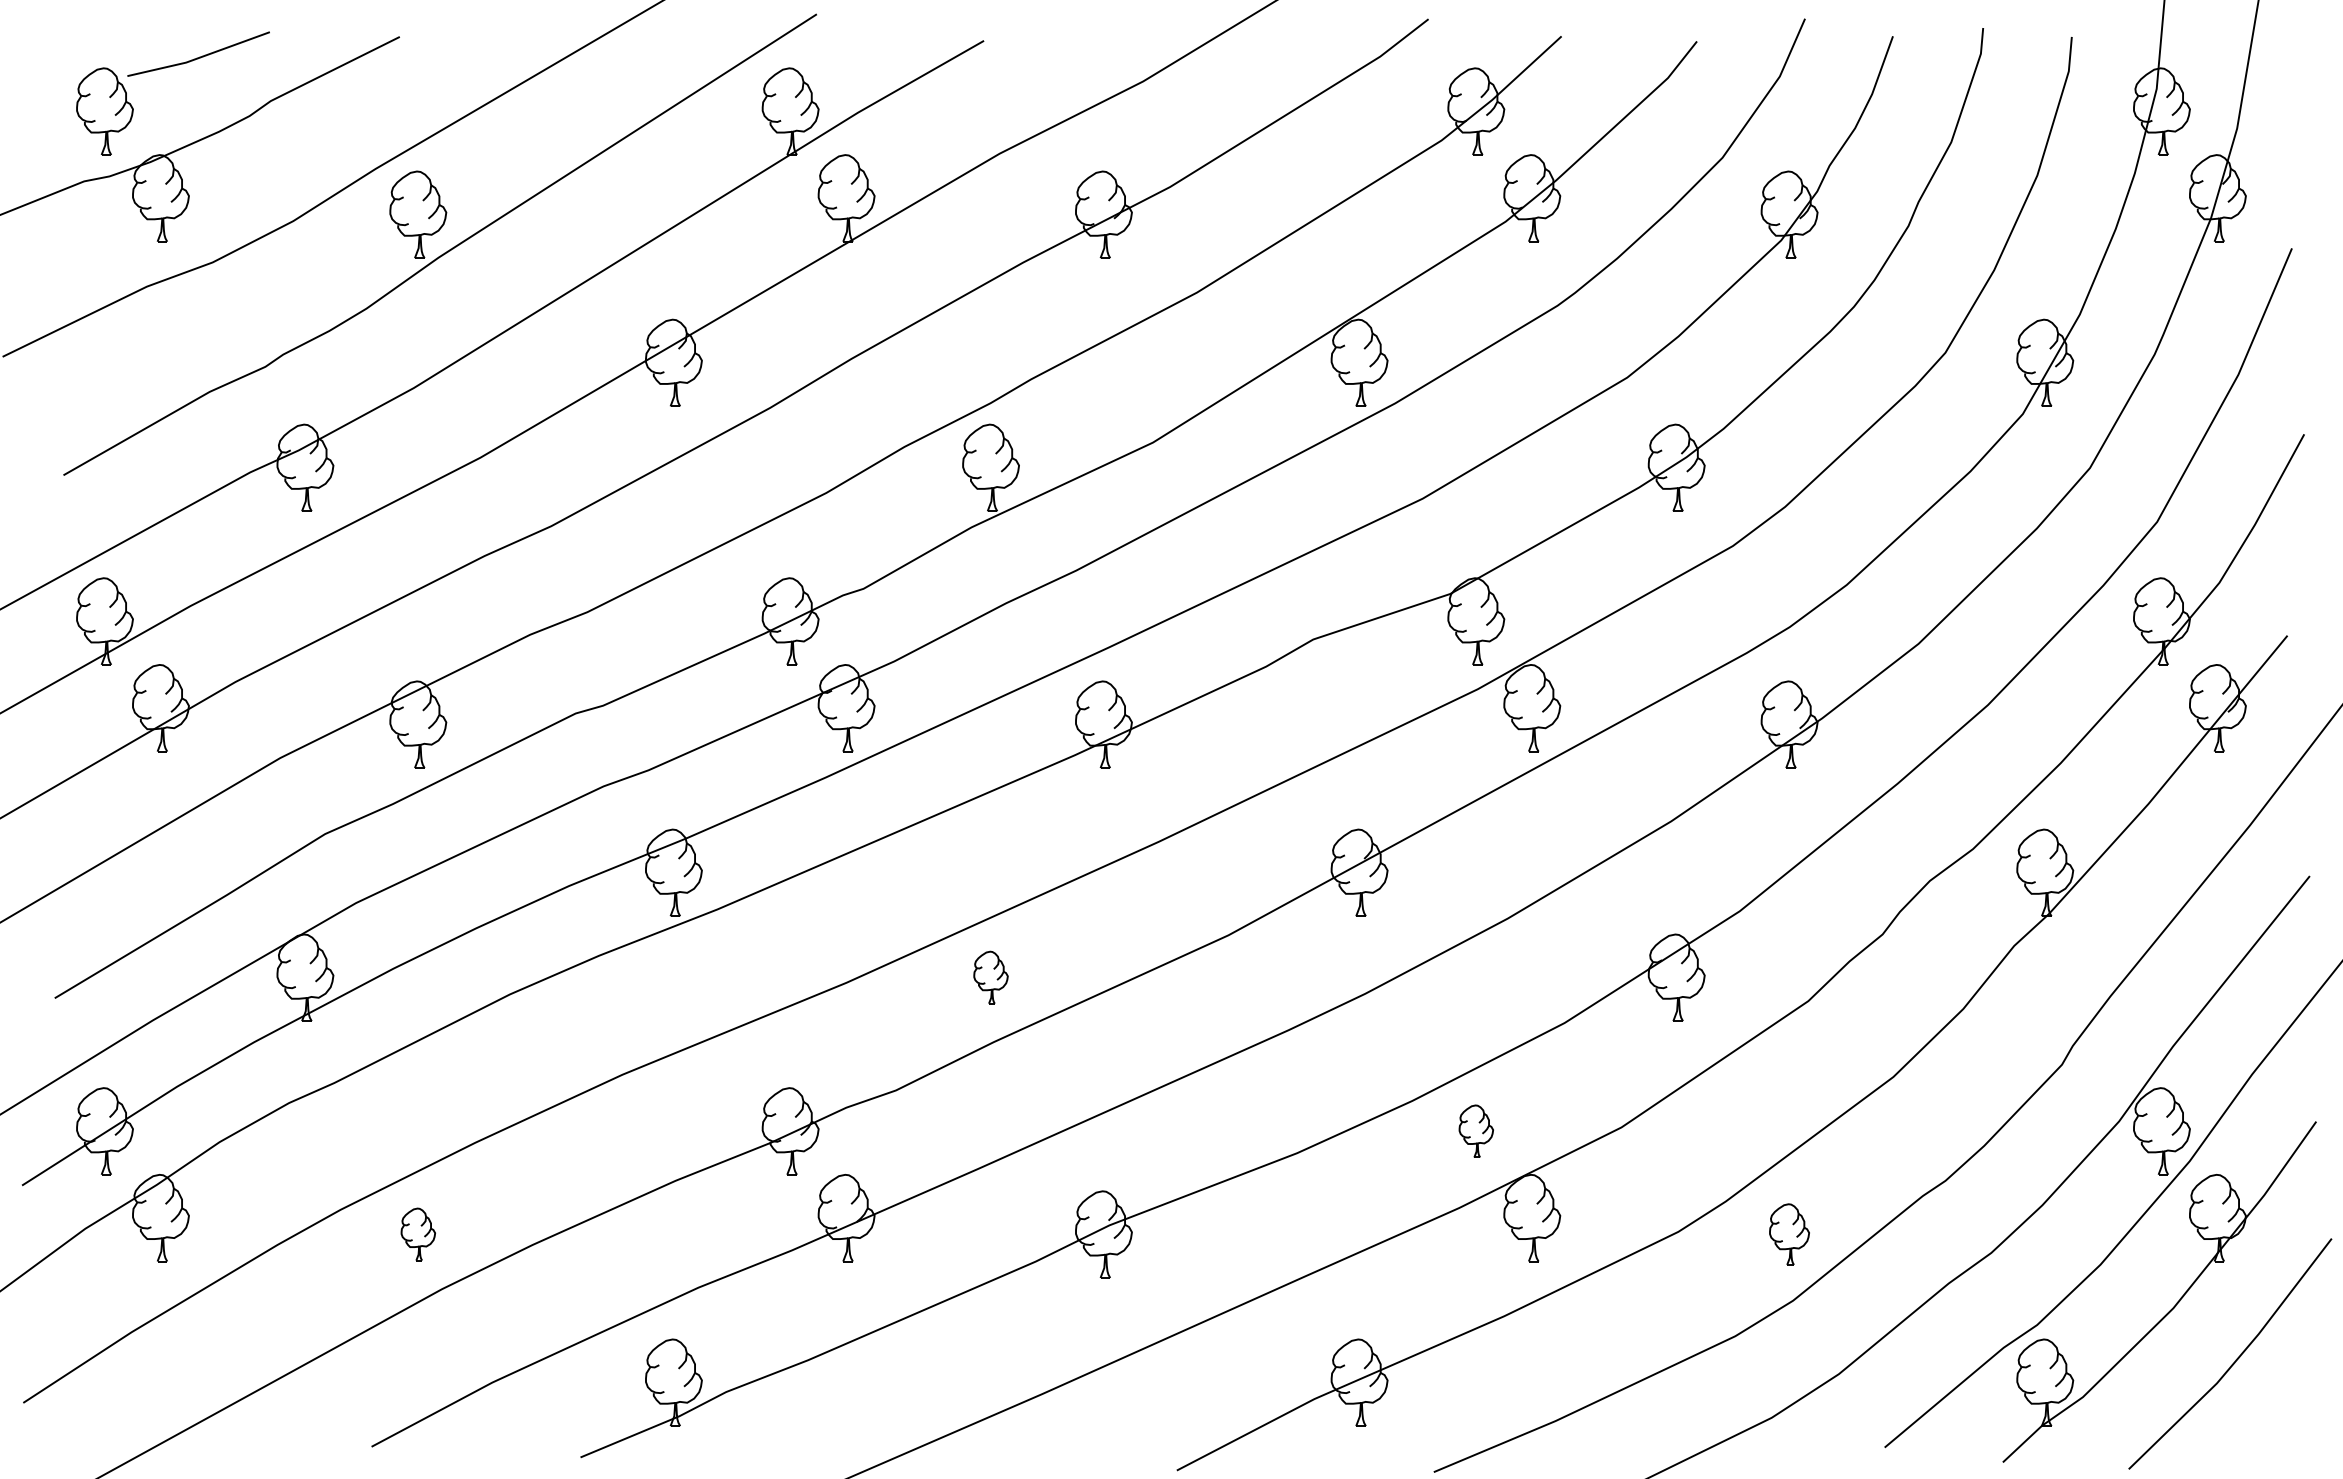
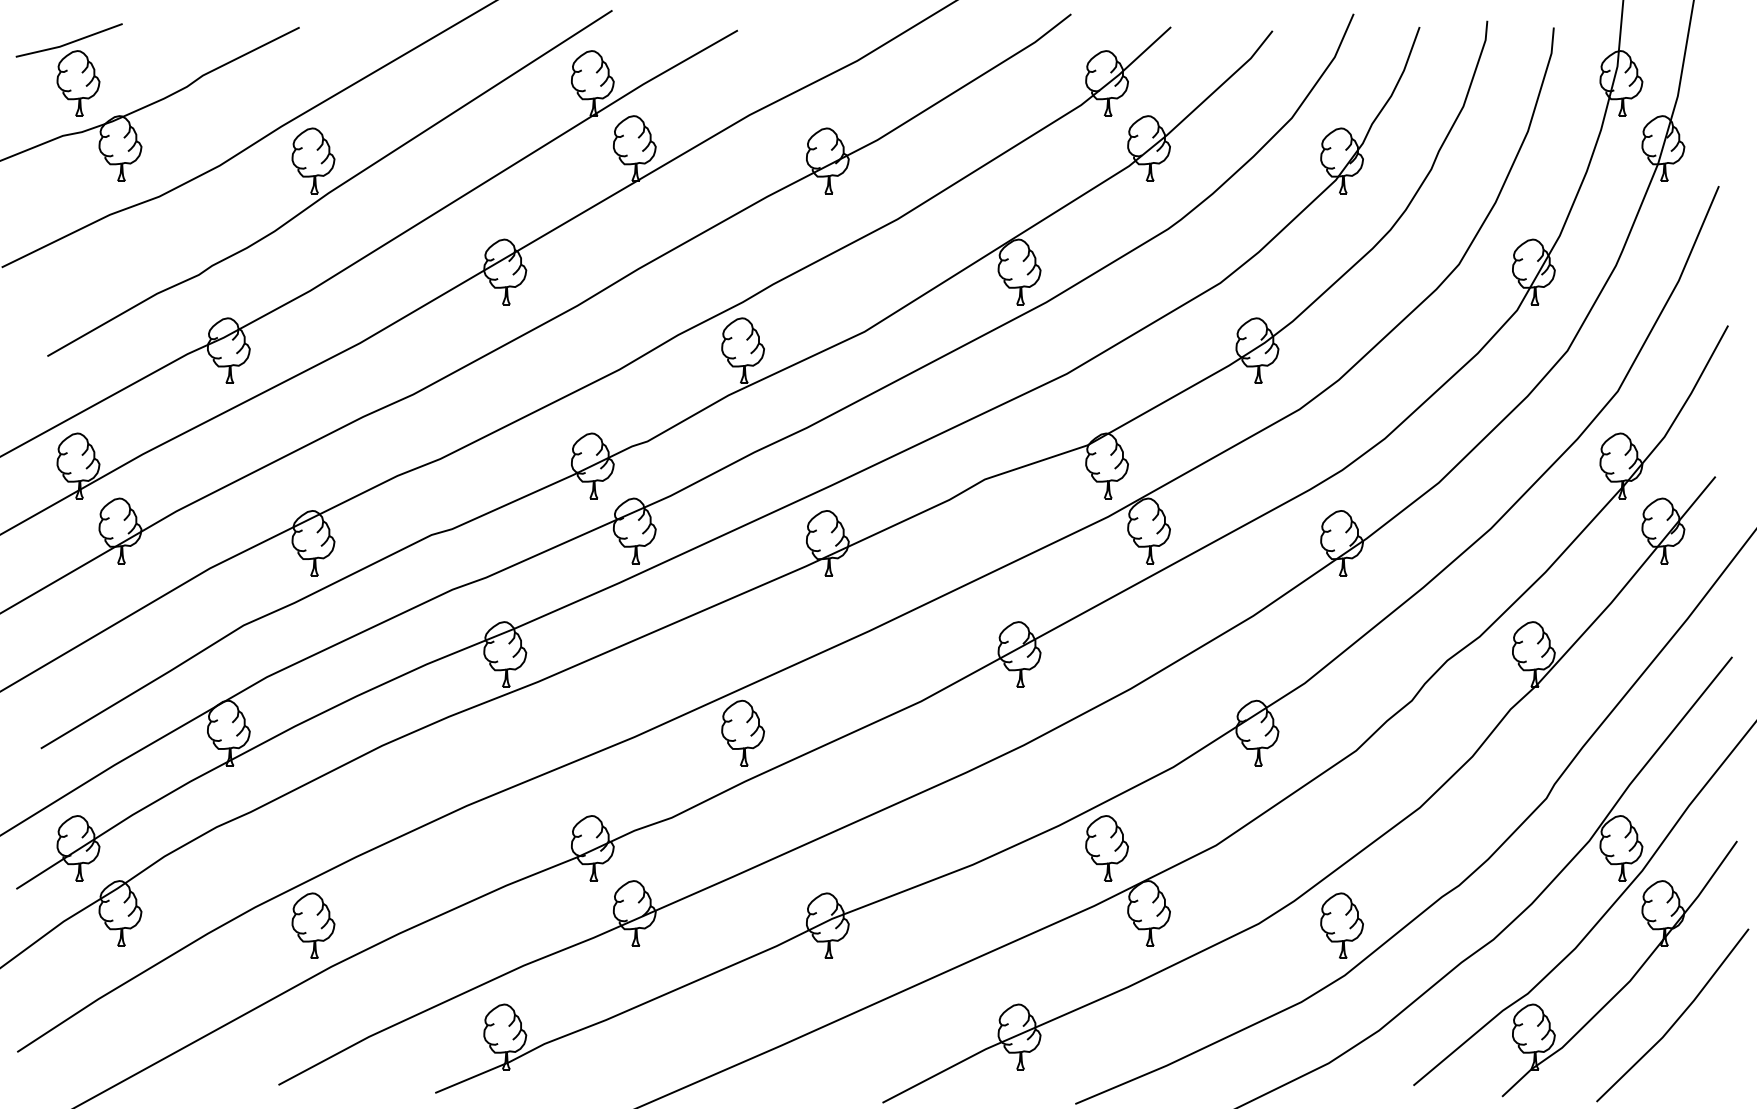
line: (199, 56) -> (69, 42), moved
part: (990, 977) -> (742, 733), size x1.67
part: (1476, 1131) -> (1107, 848), size x1.67
part: (418, 1234) -> (313, 925), size x1.67
part: (1789, 1234) -> (1342, 925), size x1.43

